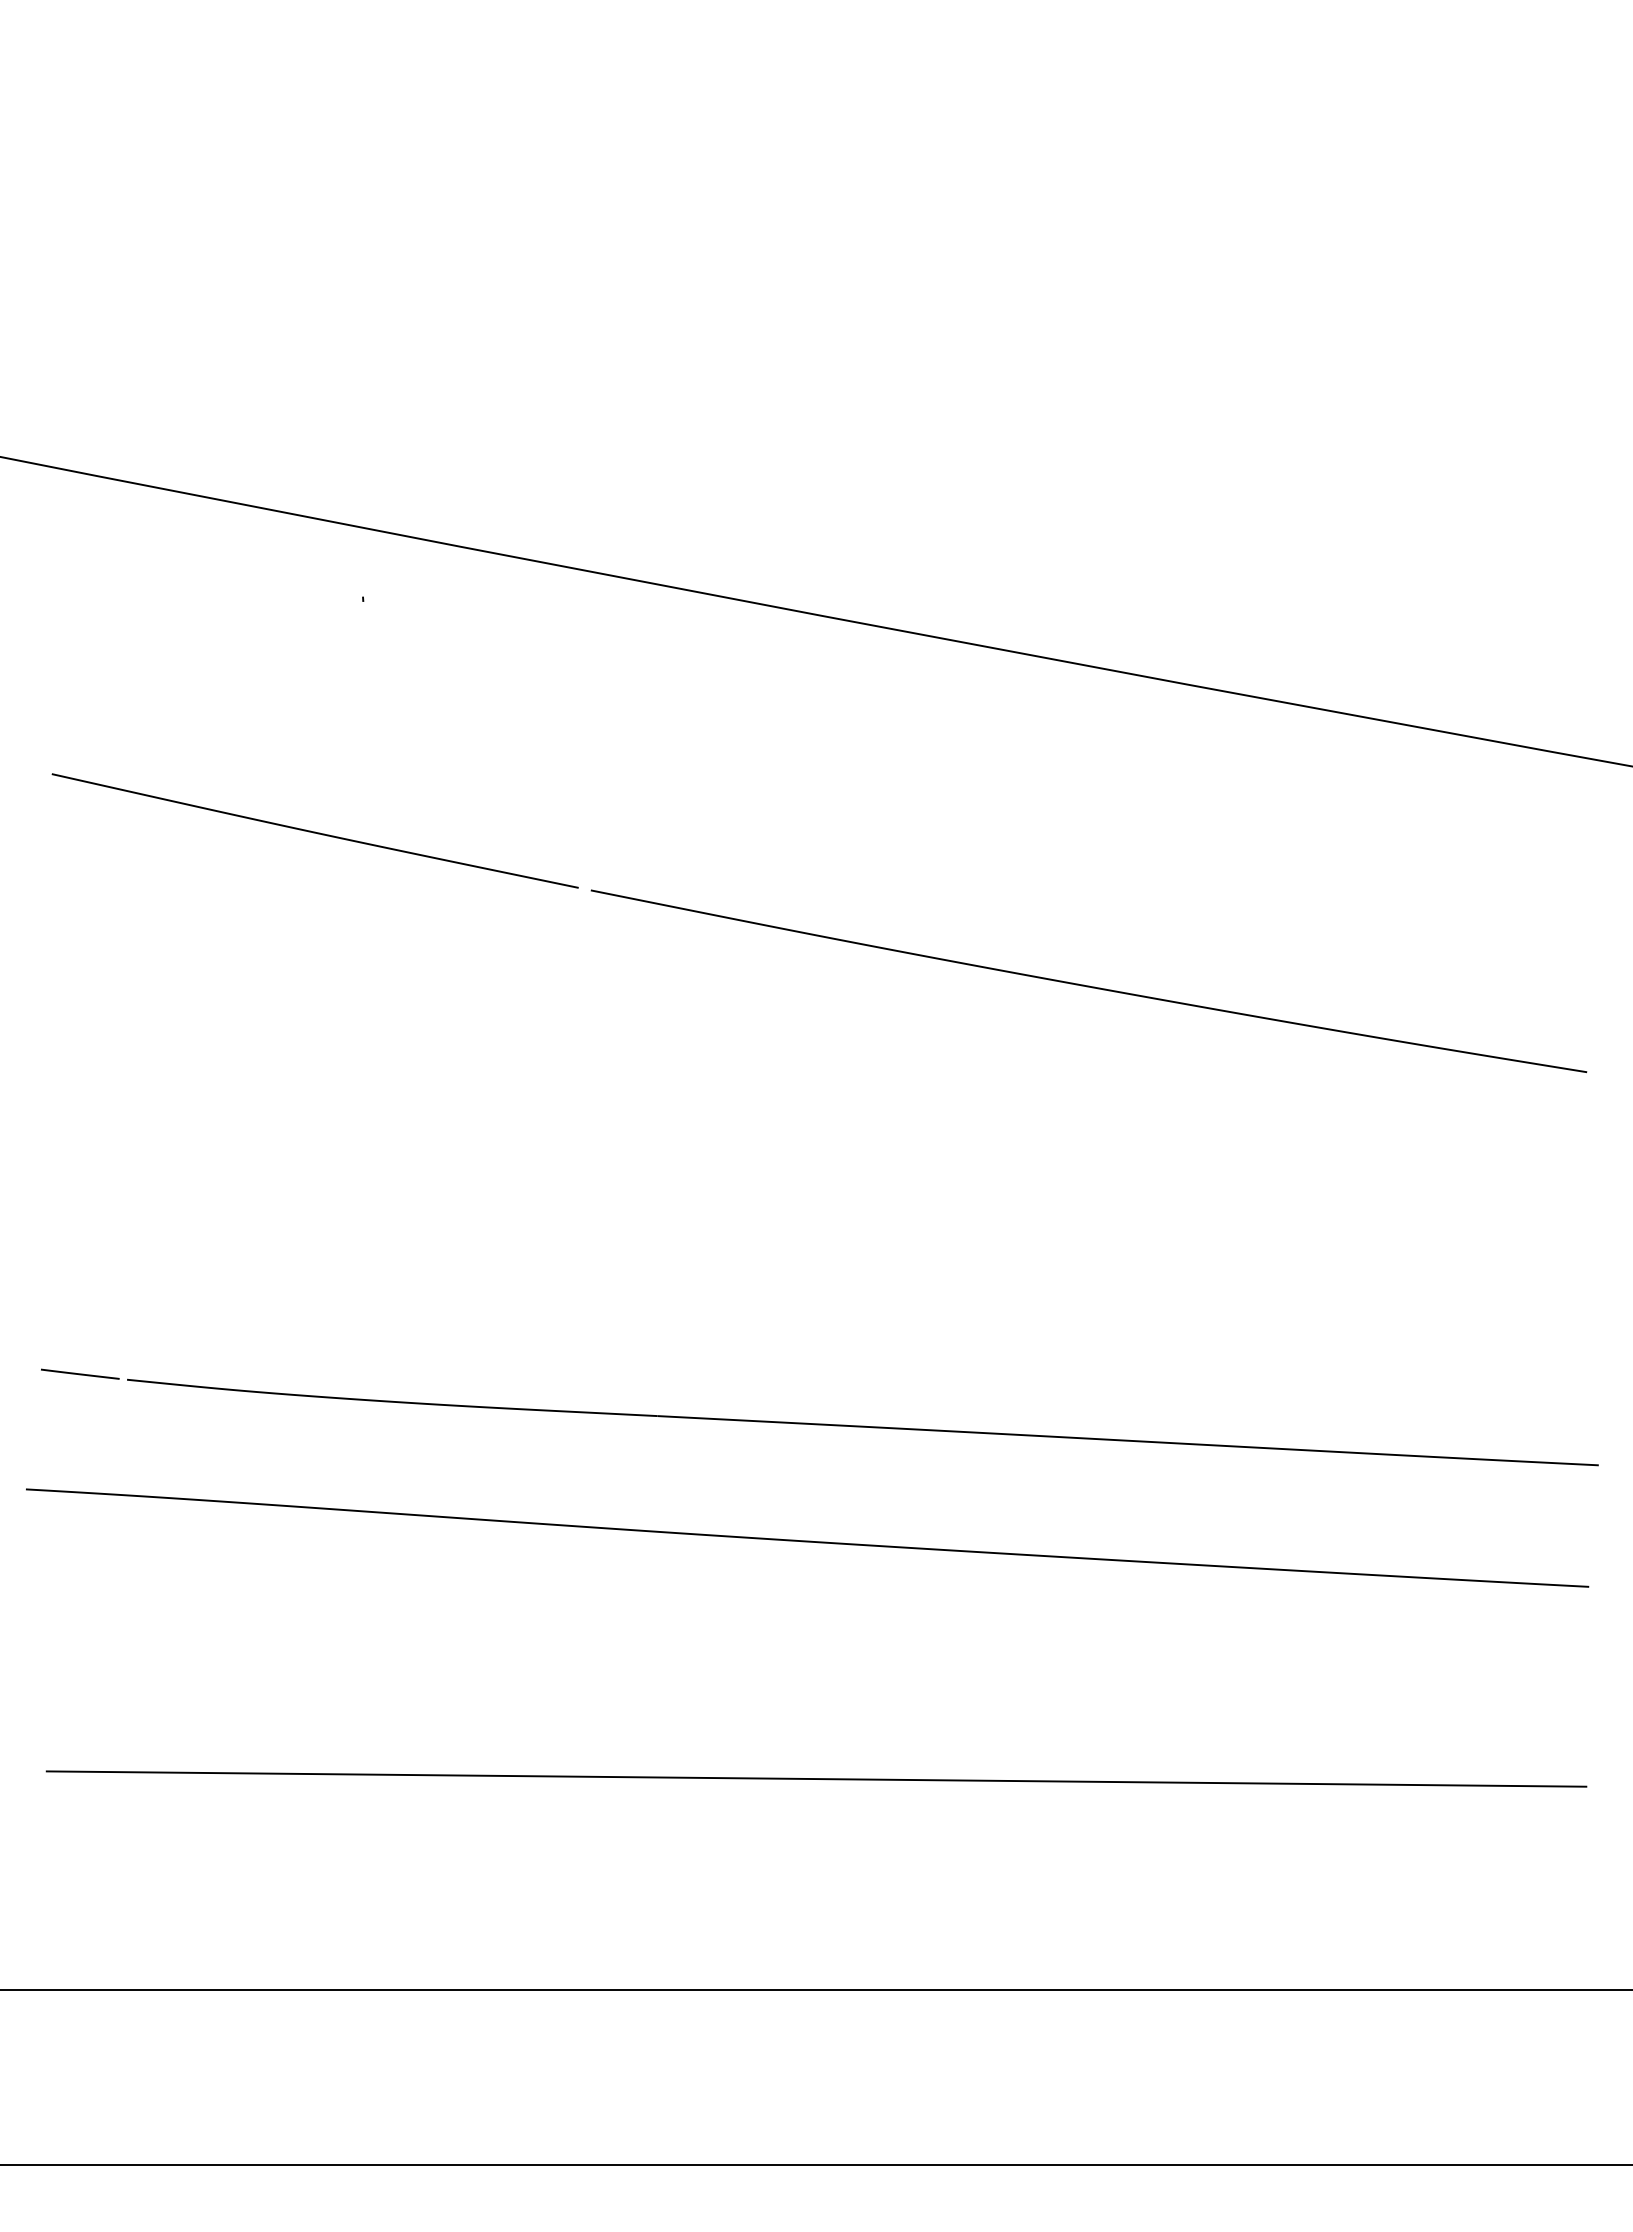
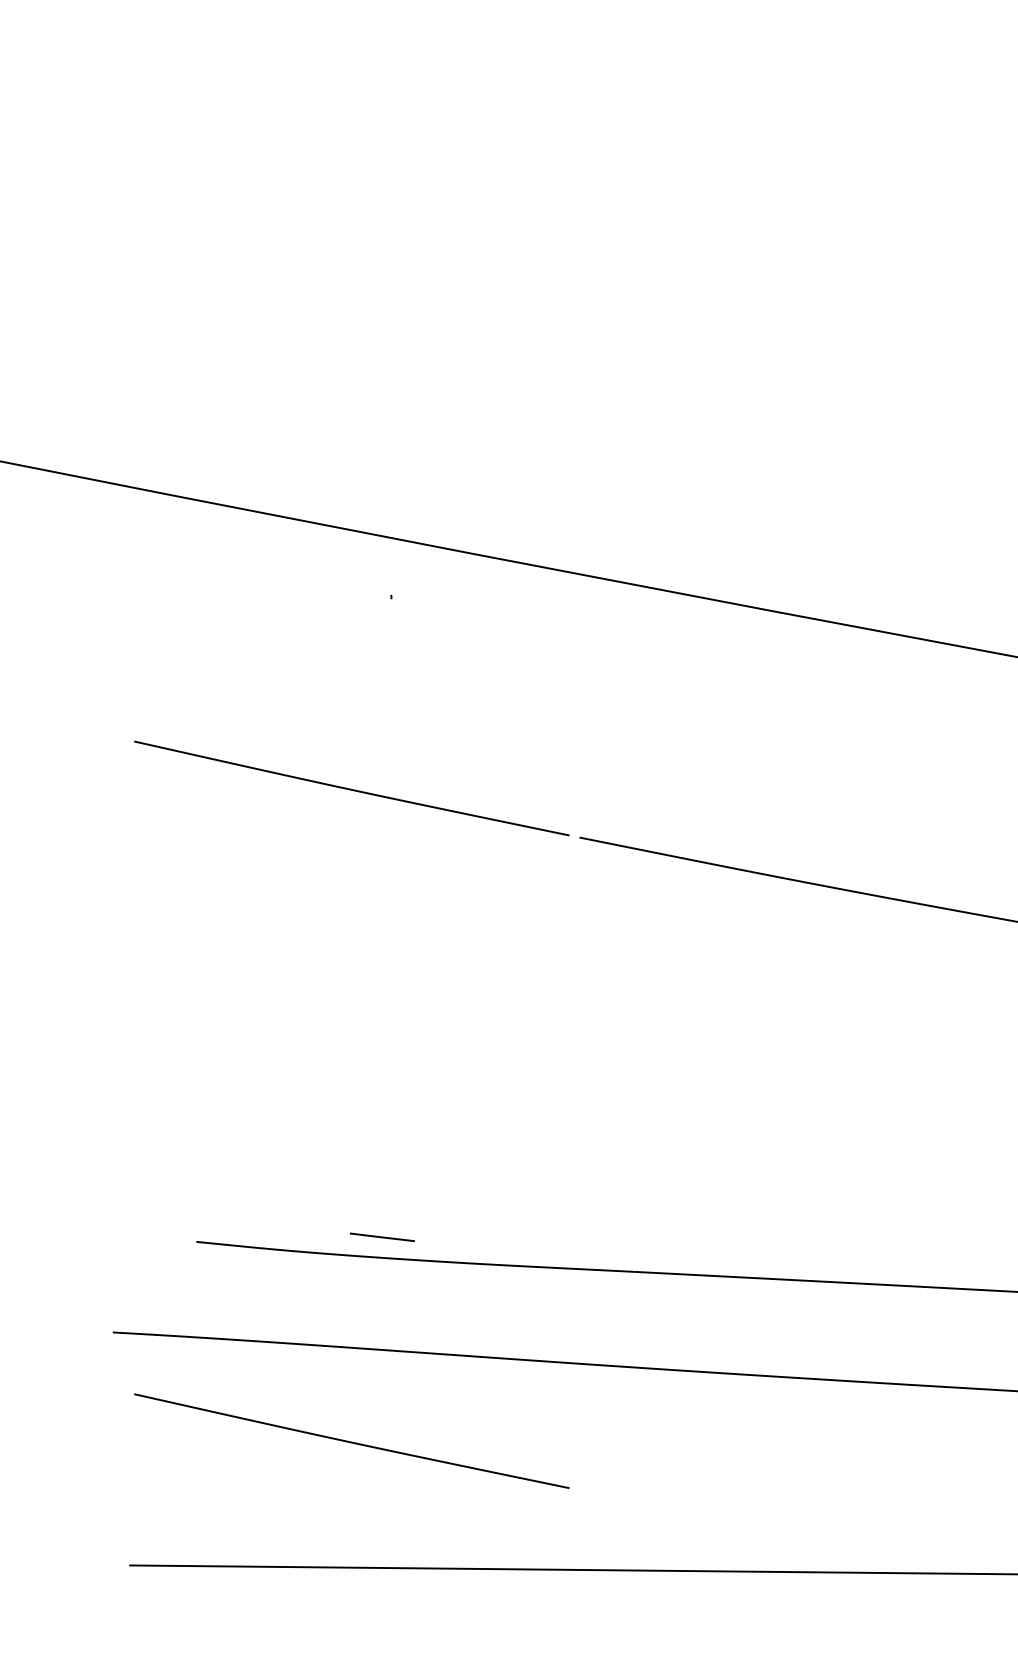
line: (80, 1373) -> (382, 1236), moved
curve: (314, 1621) -> (351, 1441), added

